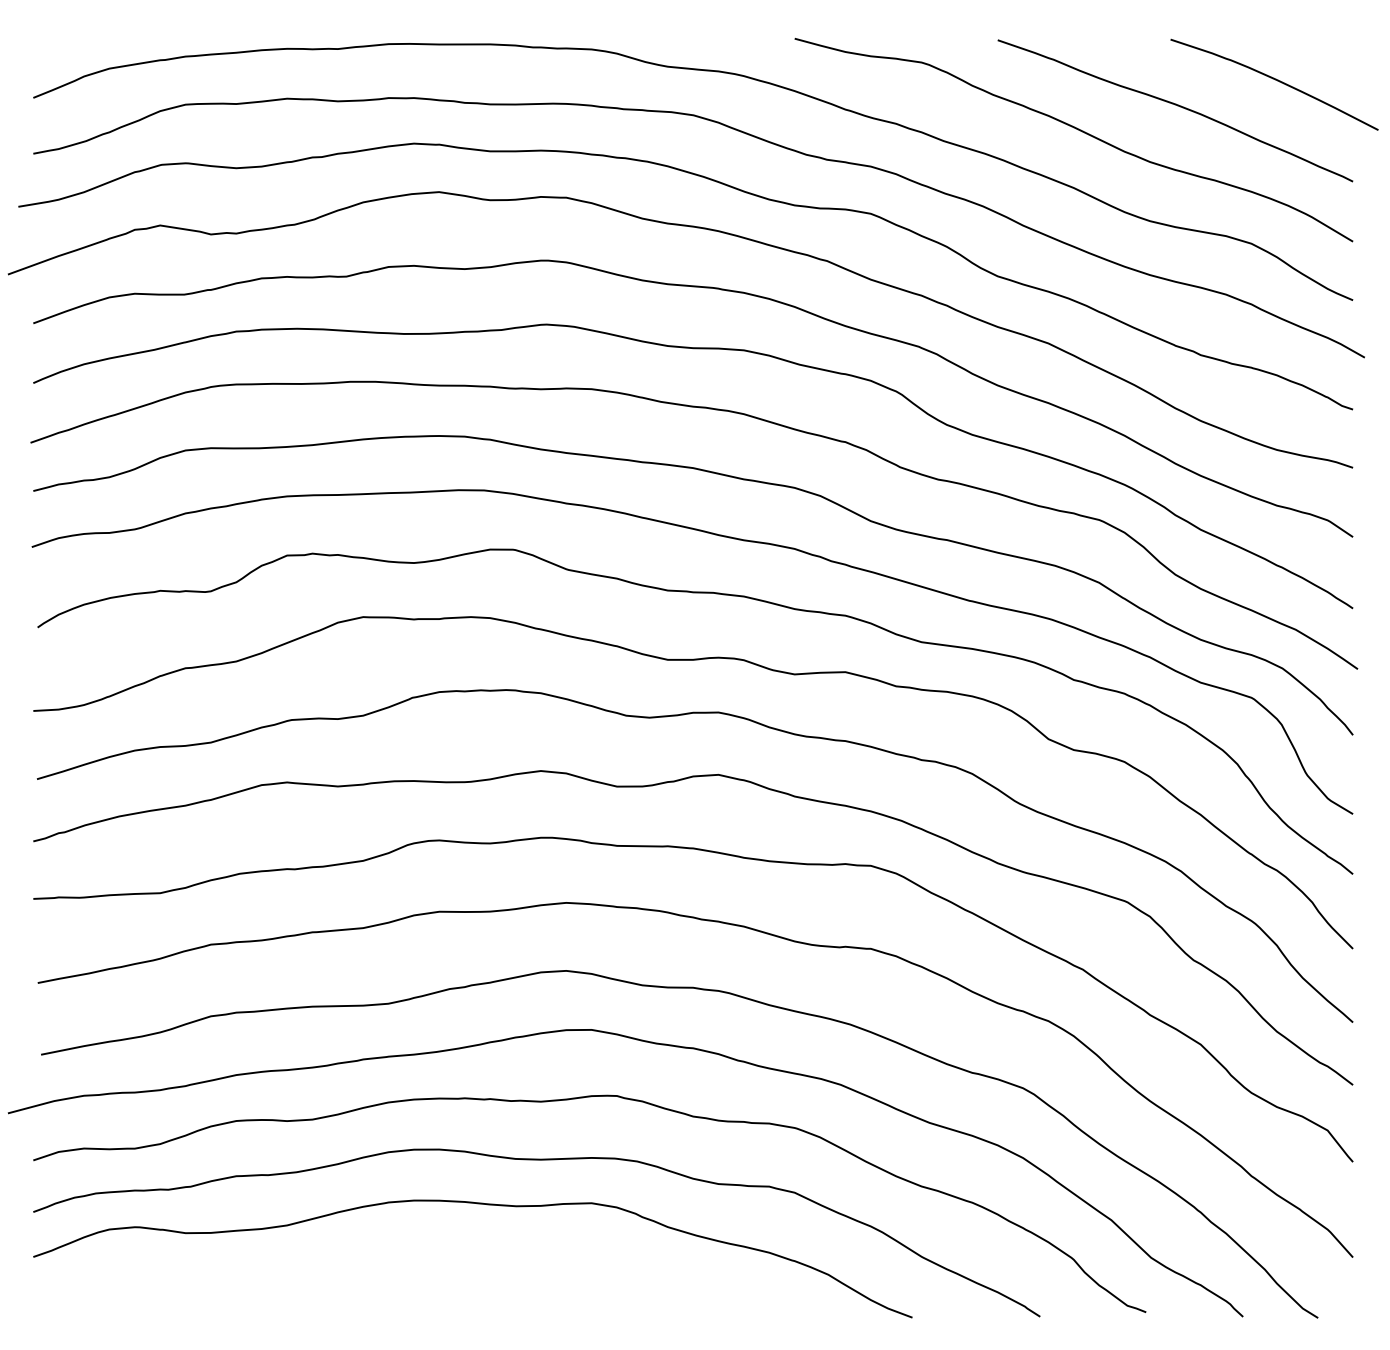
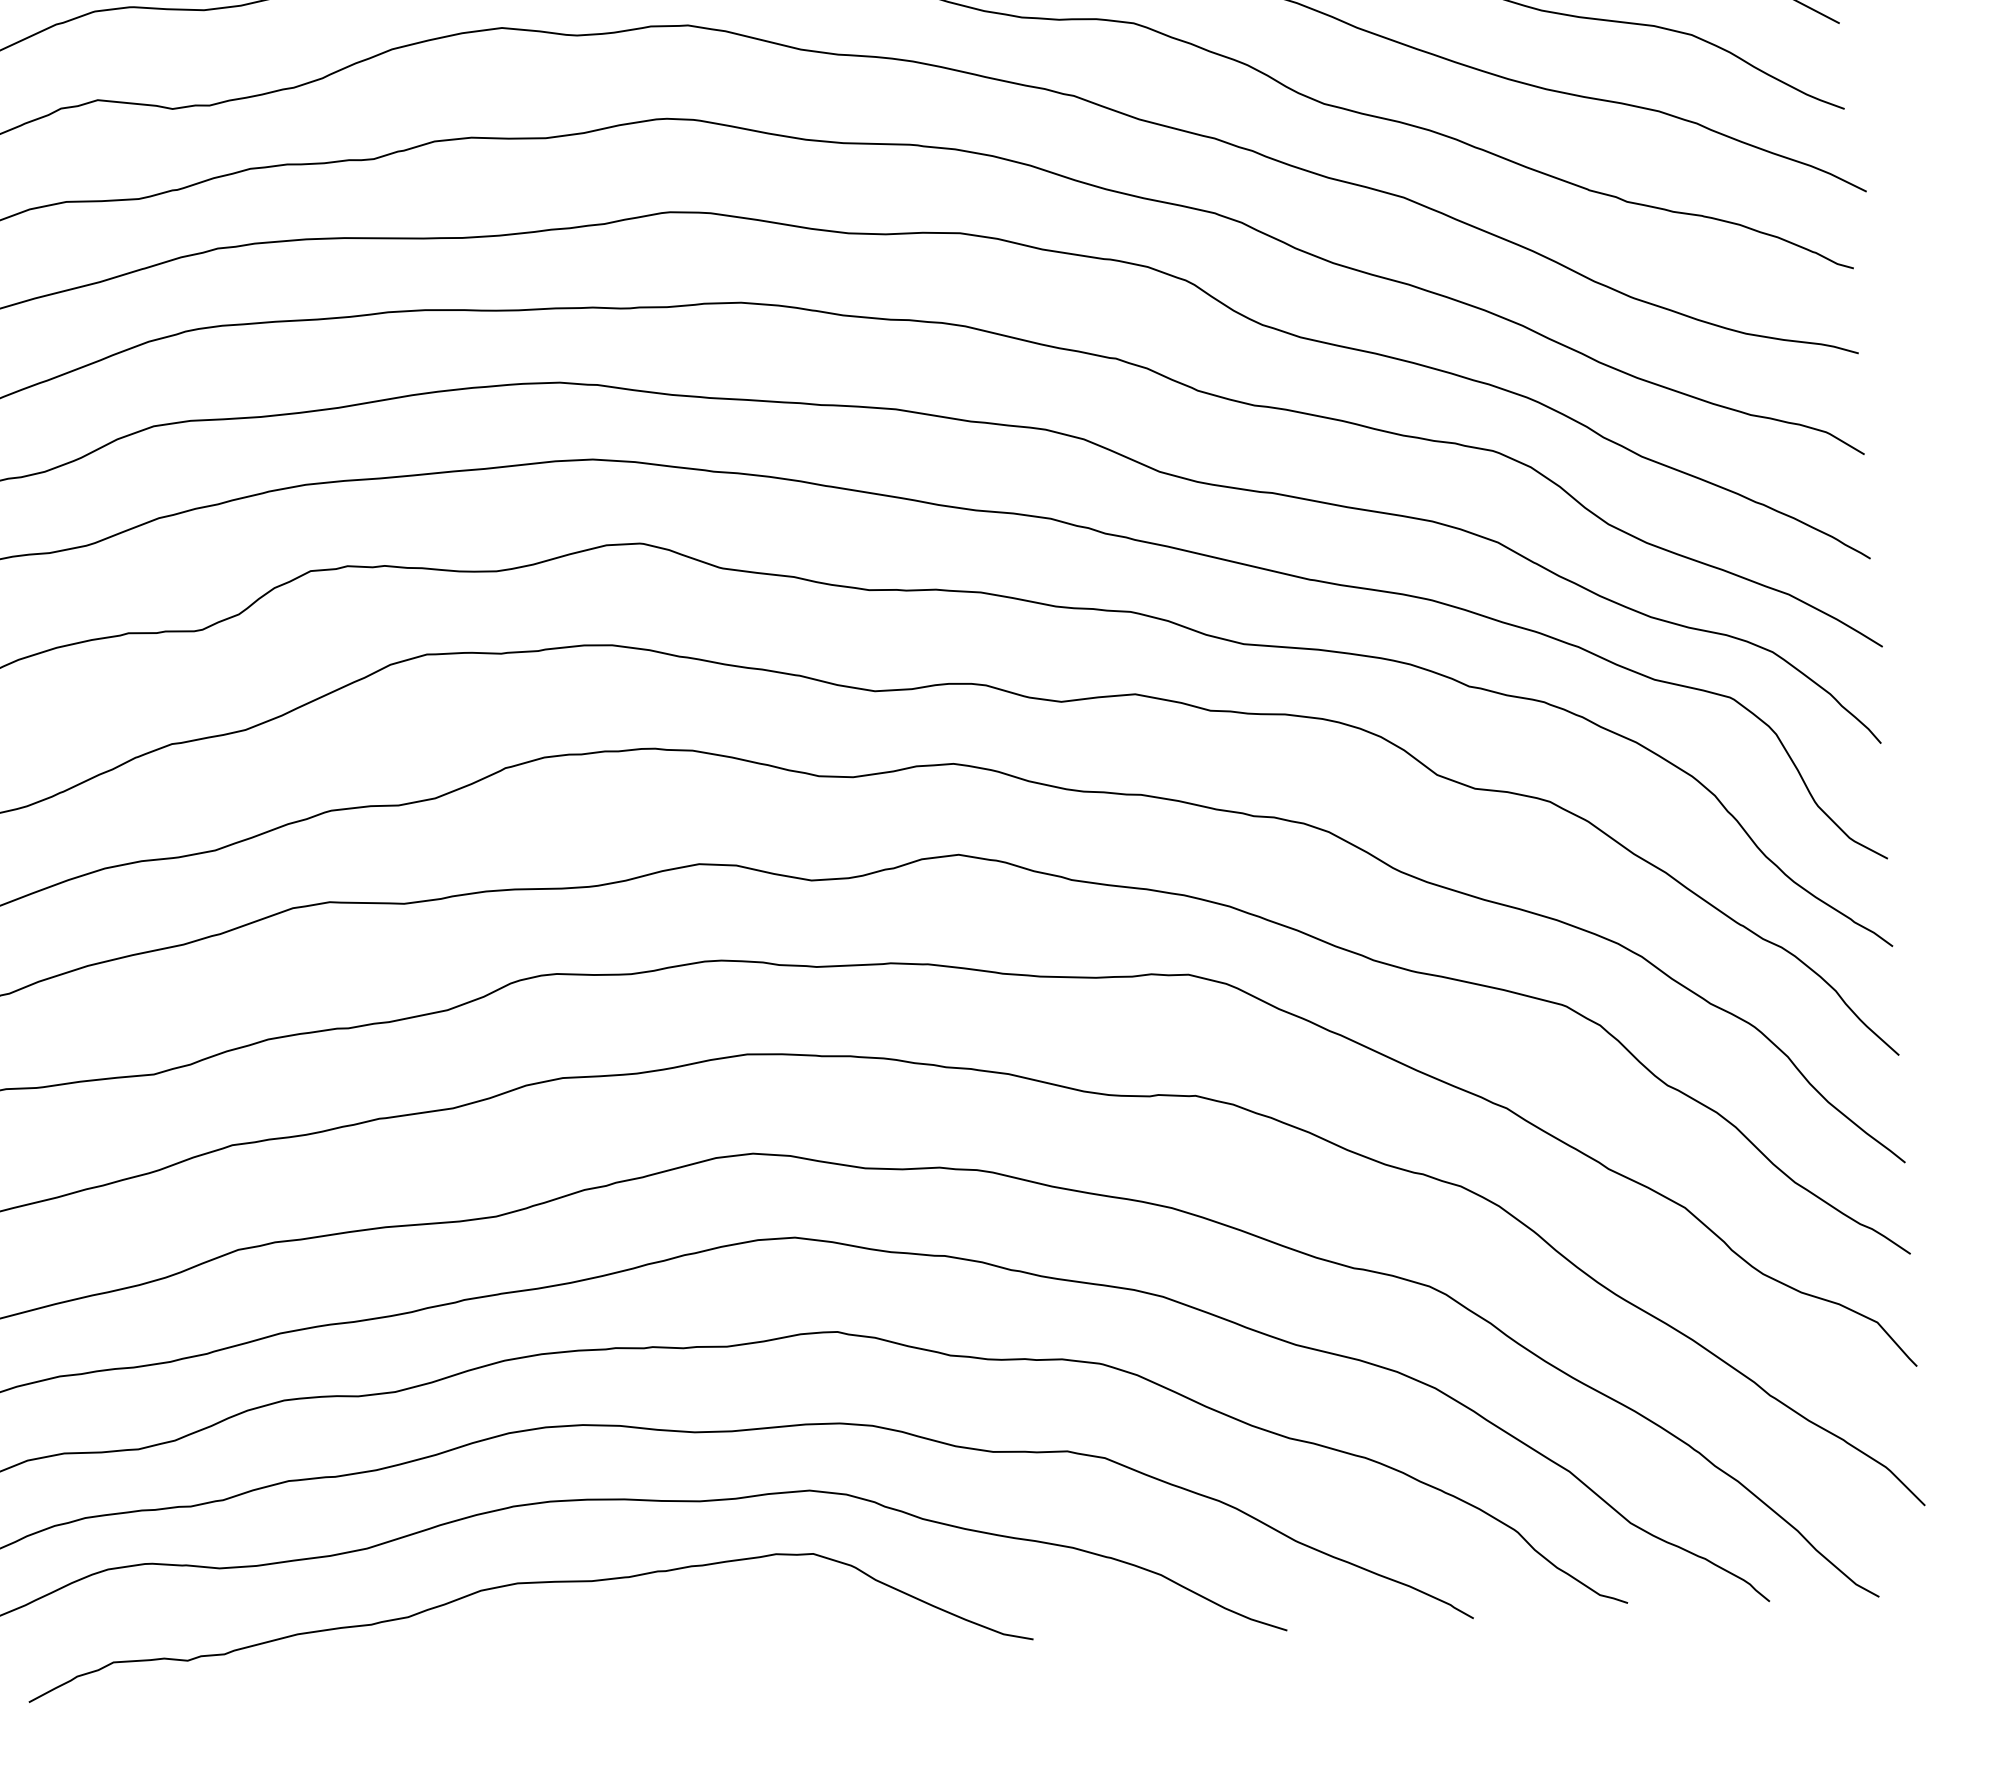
curve: (393, 1256) -> (524, 1584), added

